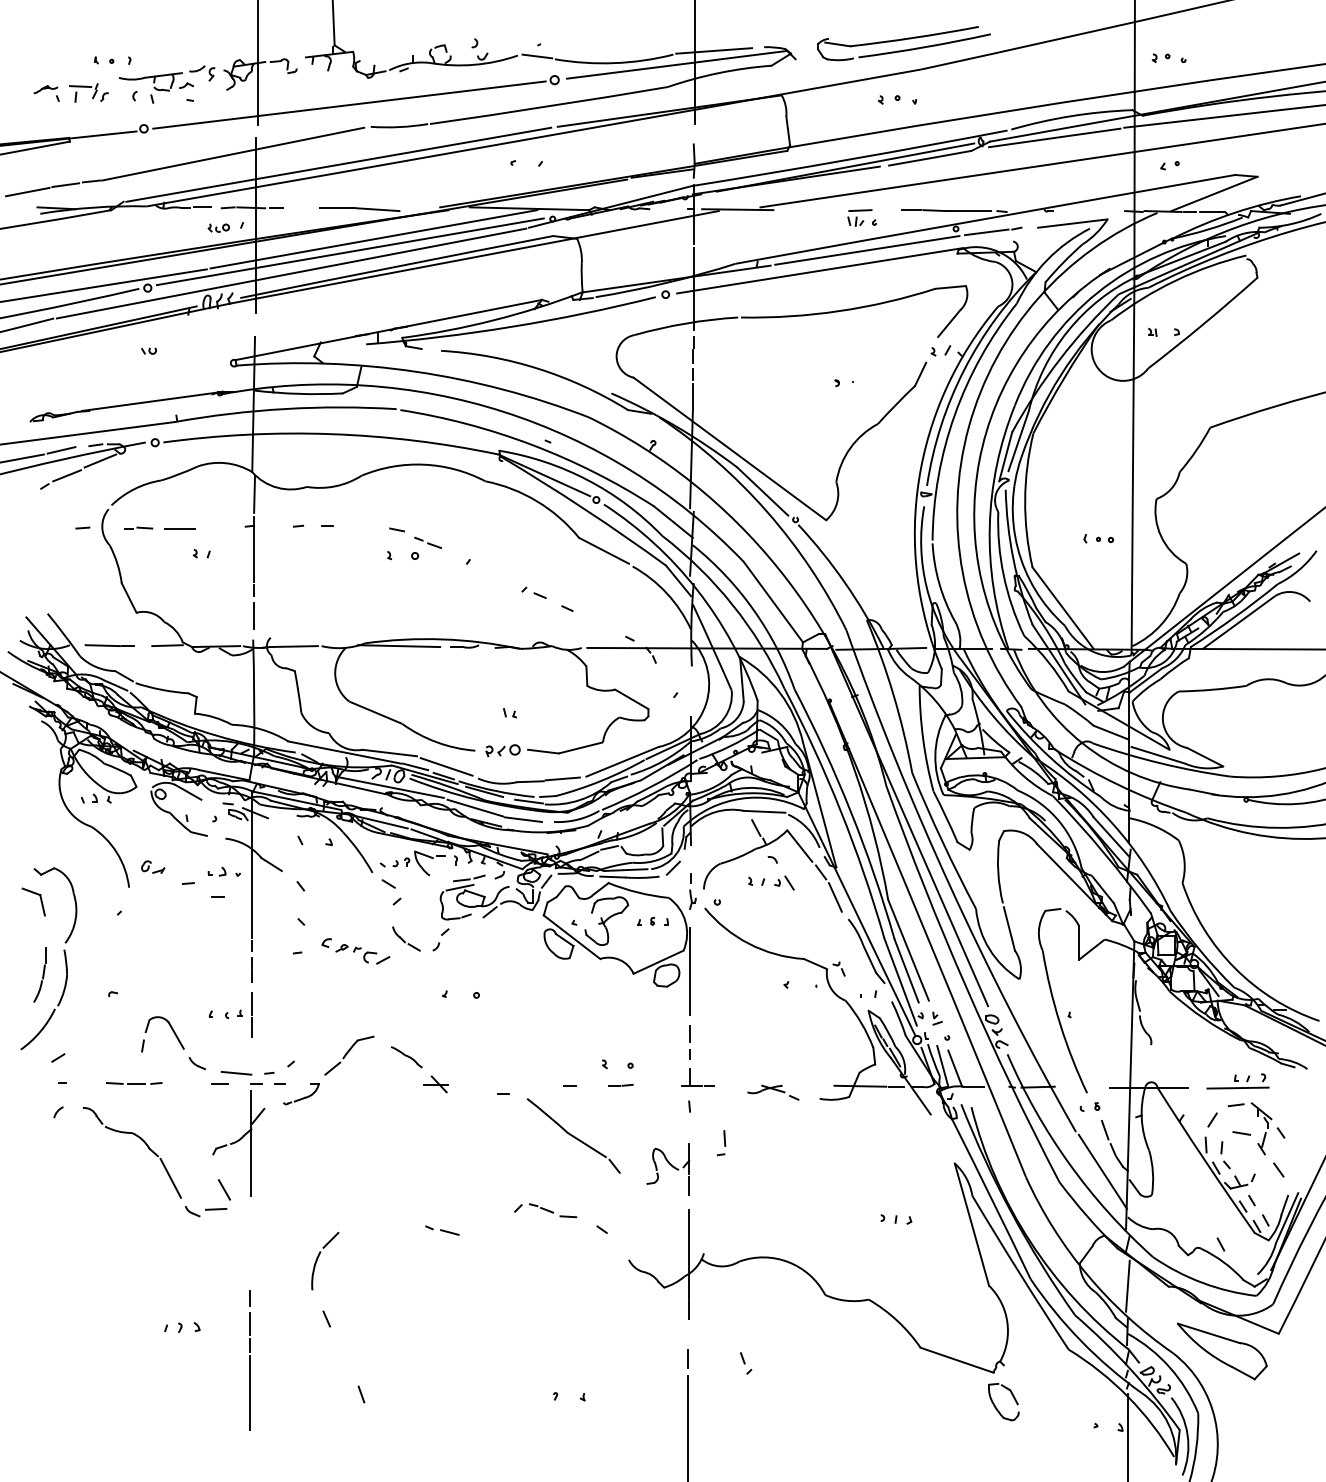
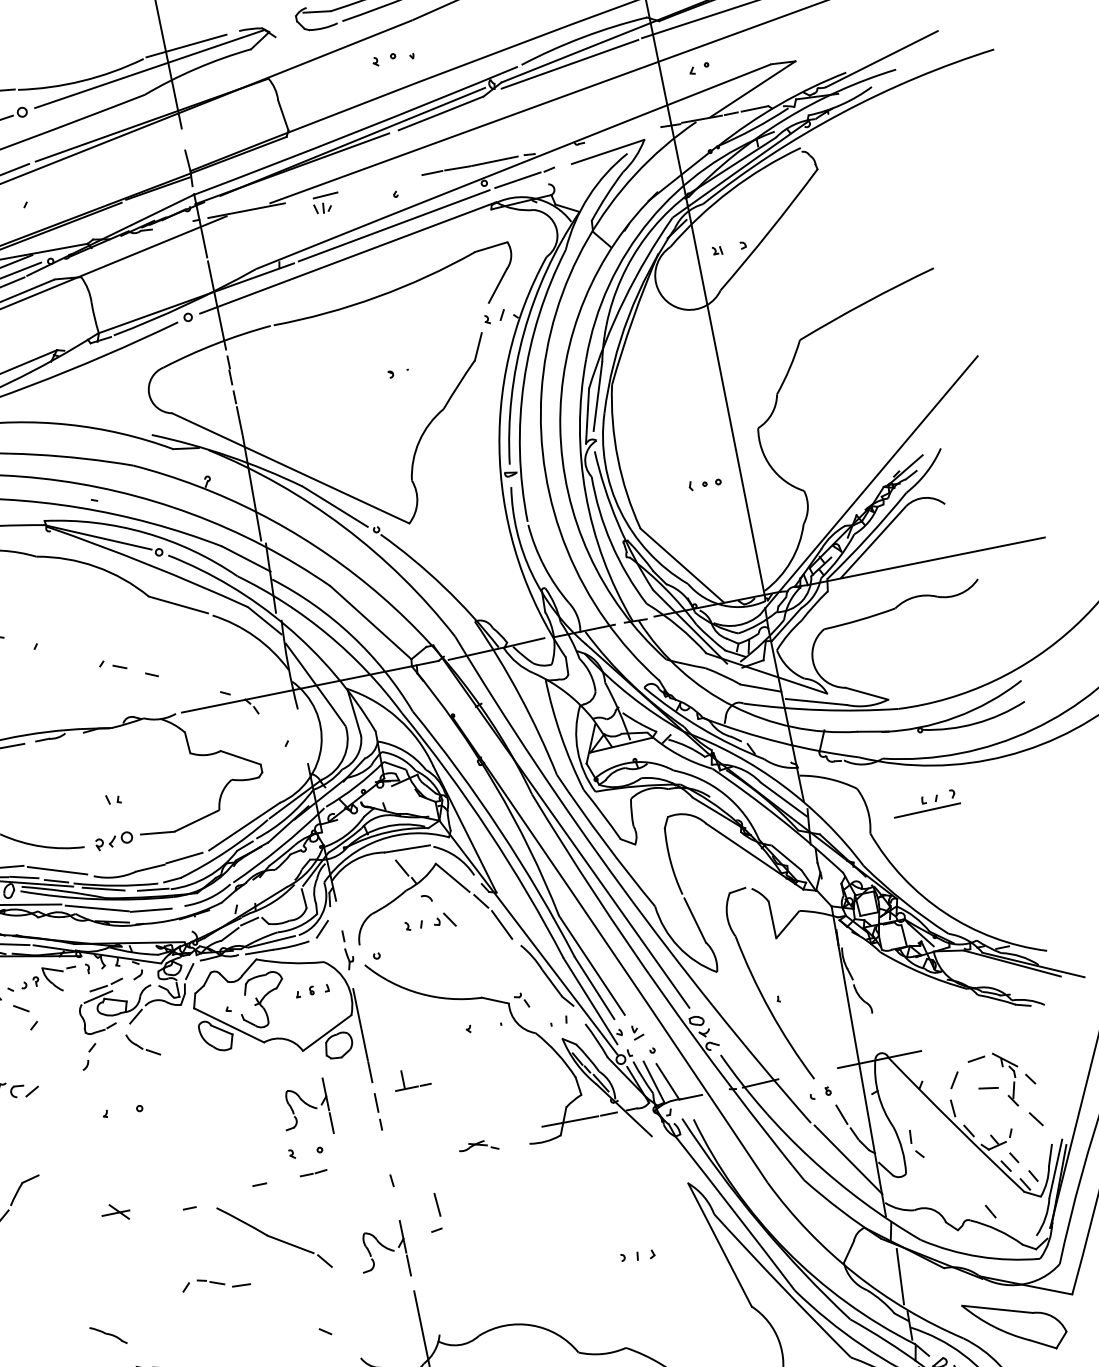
part: (859, 217) -> (326, 203), moved
part: (406, 938) -> (143, 1044), moved
part: (625, 1027) -> (306, 1110), added
part: (406, 1057) -> (108, 1335), moved
part: (690, 1077) -> (403, 1080), moved
part: (1237, 1081) -> (925, 803), moved
part: (773, 1092) -> (478, 1147), size x0.7
part: (721, 1143) -> (434, 1213), size x1.4
part: (1225, 1155) -> (916, 1144), moved
part: (545, 1210) -> (215, 1283), moved

